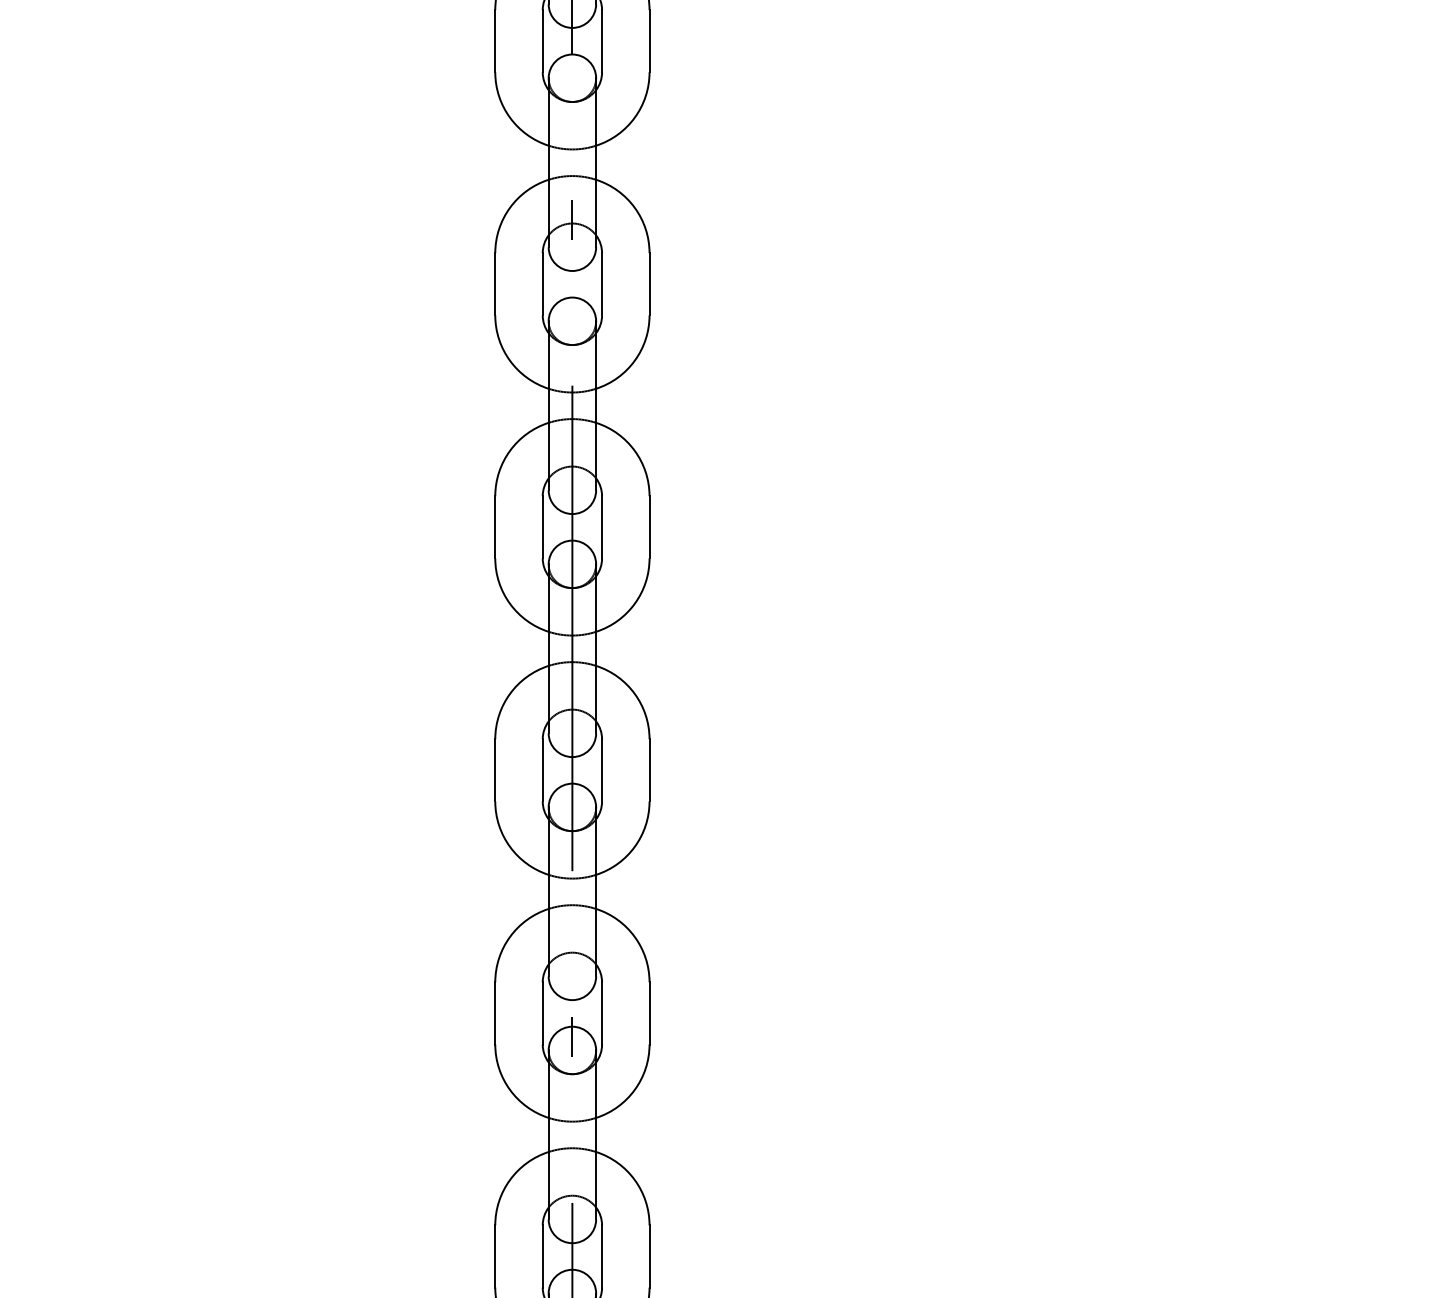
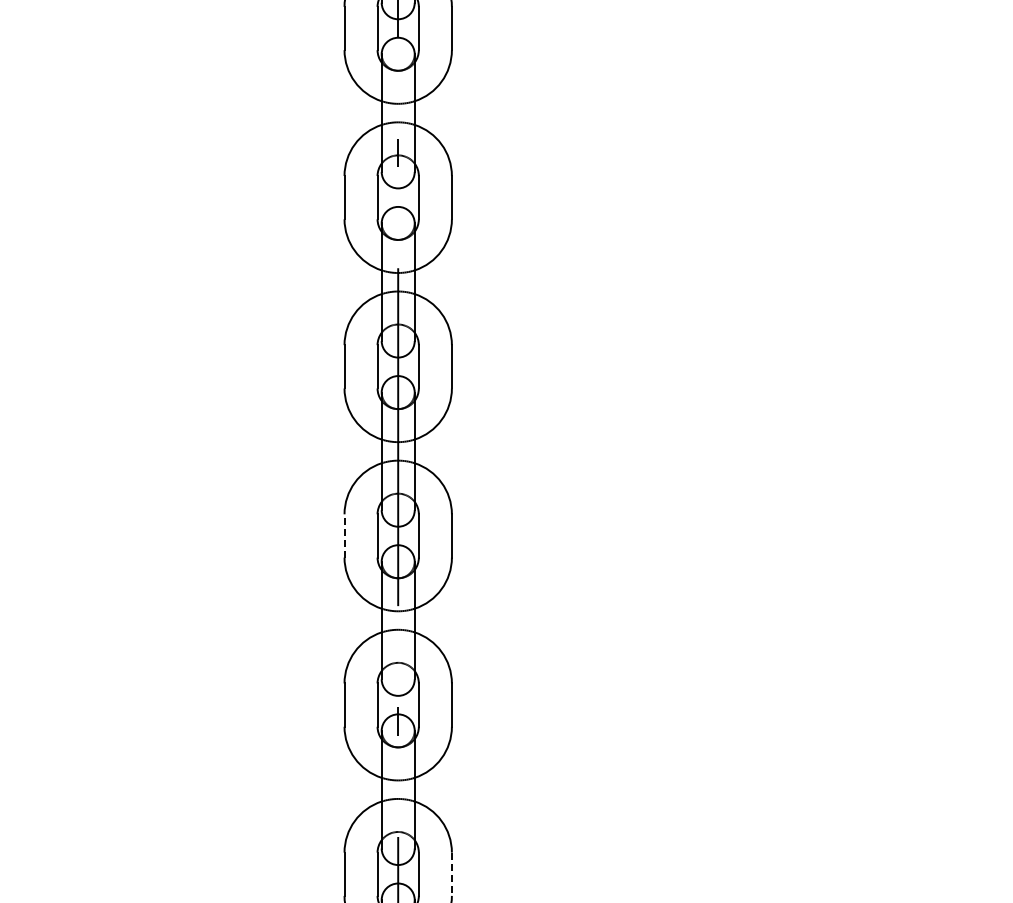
line: (495, 769) -> (344, 535), solid -> dashed
line: (648, 1256) -> (451, 874), solid -> dashed

